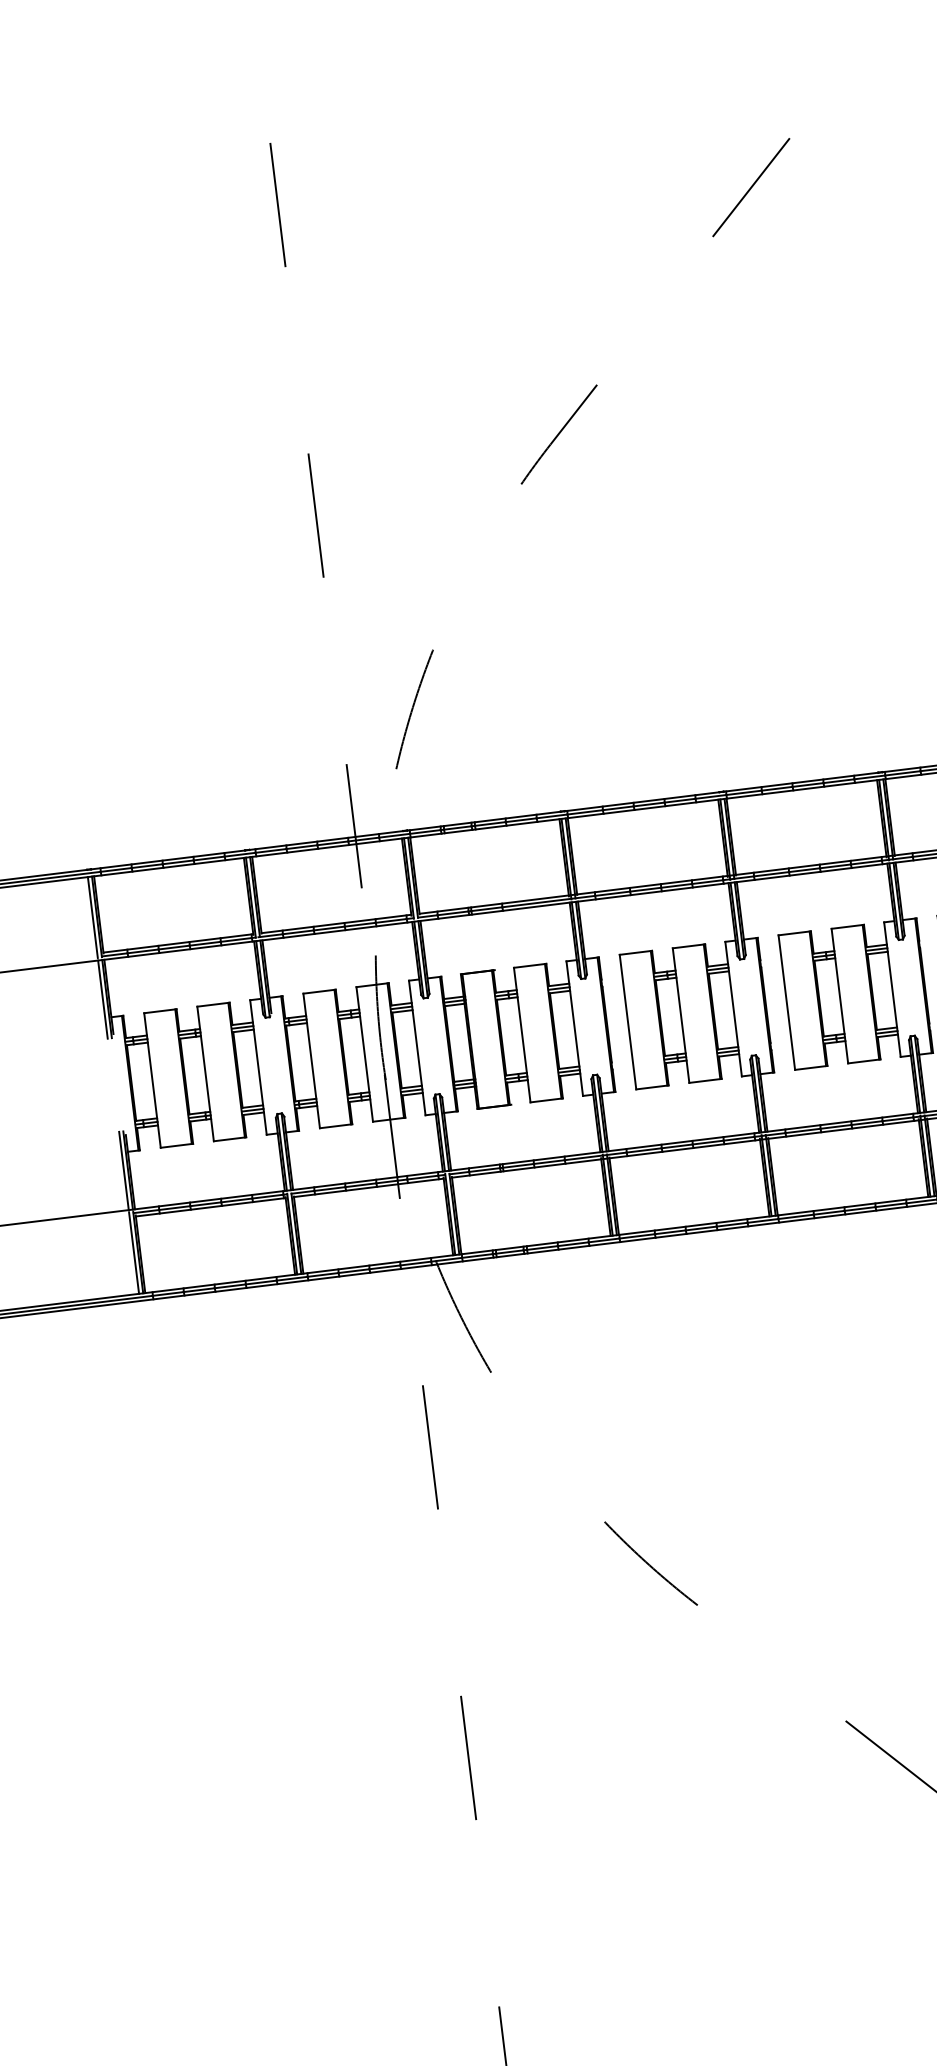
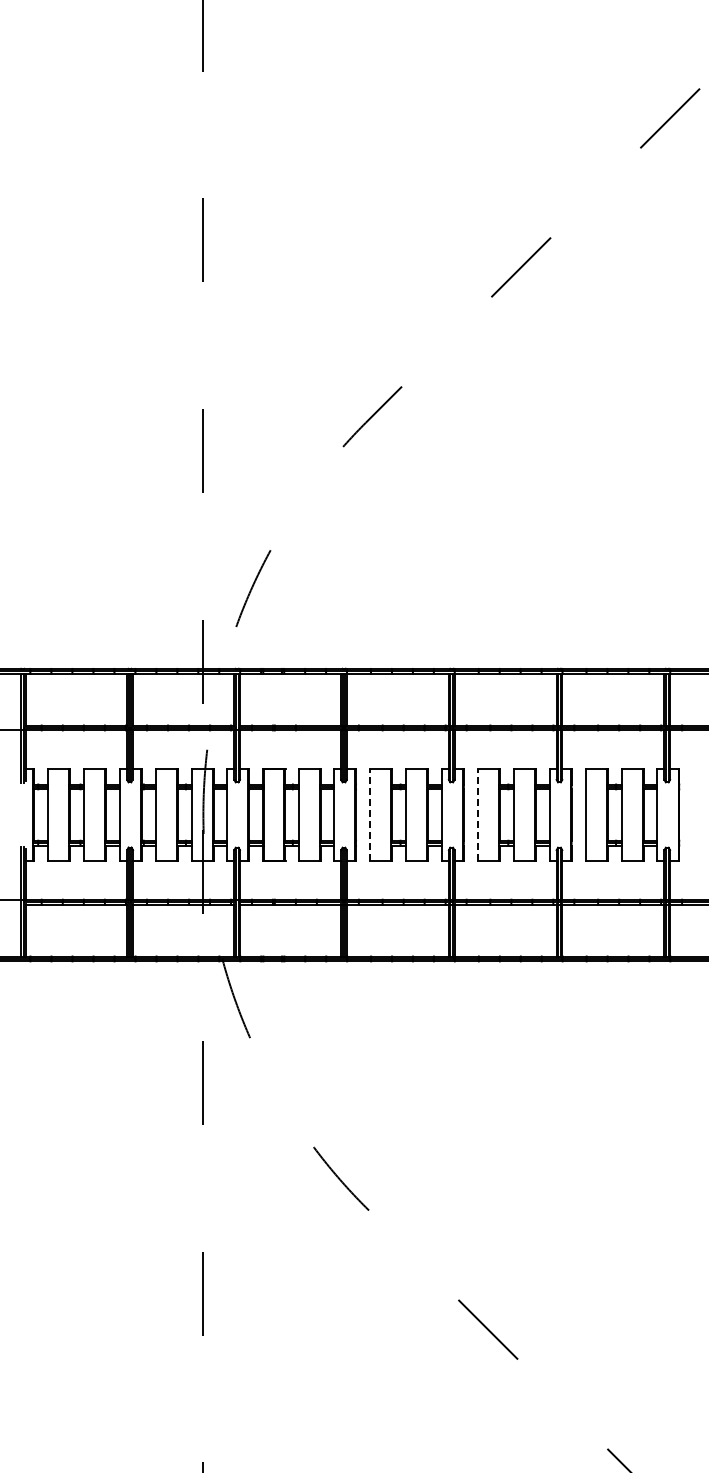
line: (787, 1003) -> (478, 815), solid -> dashed
line: (628, 1022) -> (370, 815), solid -> dashed

